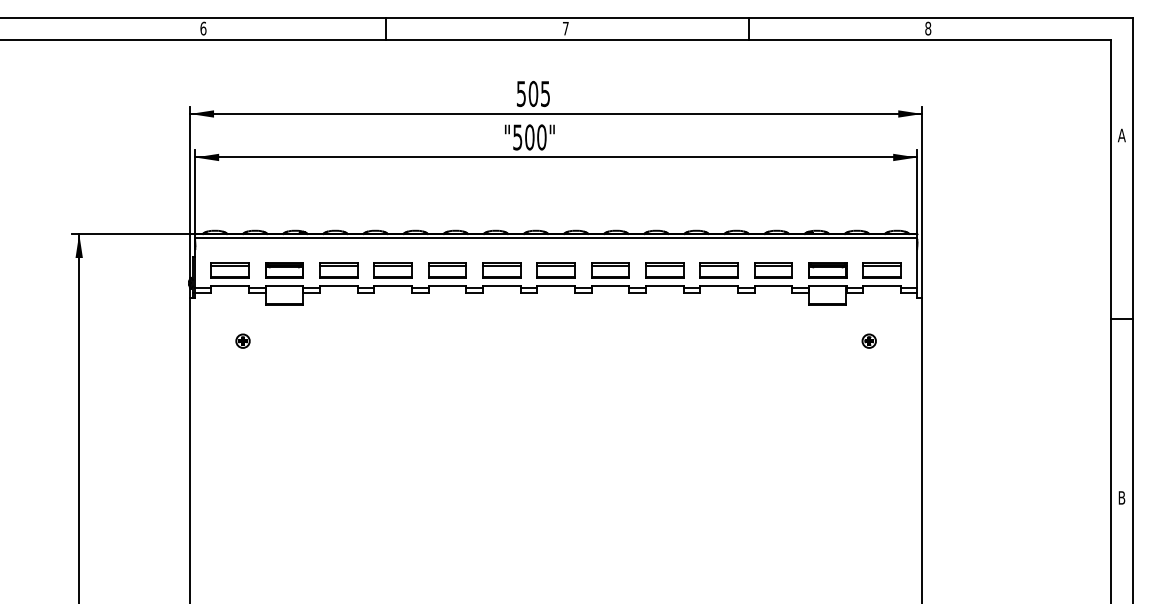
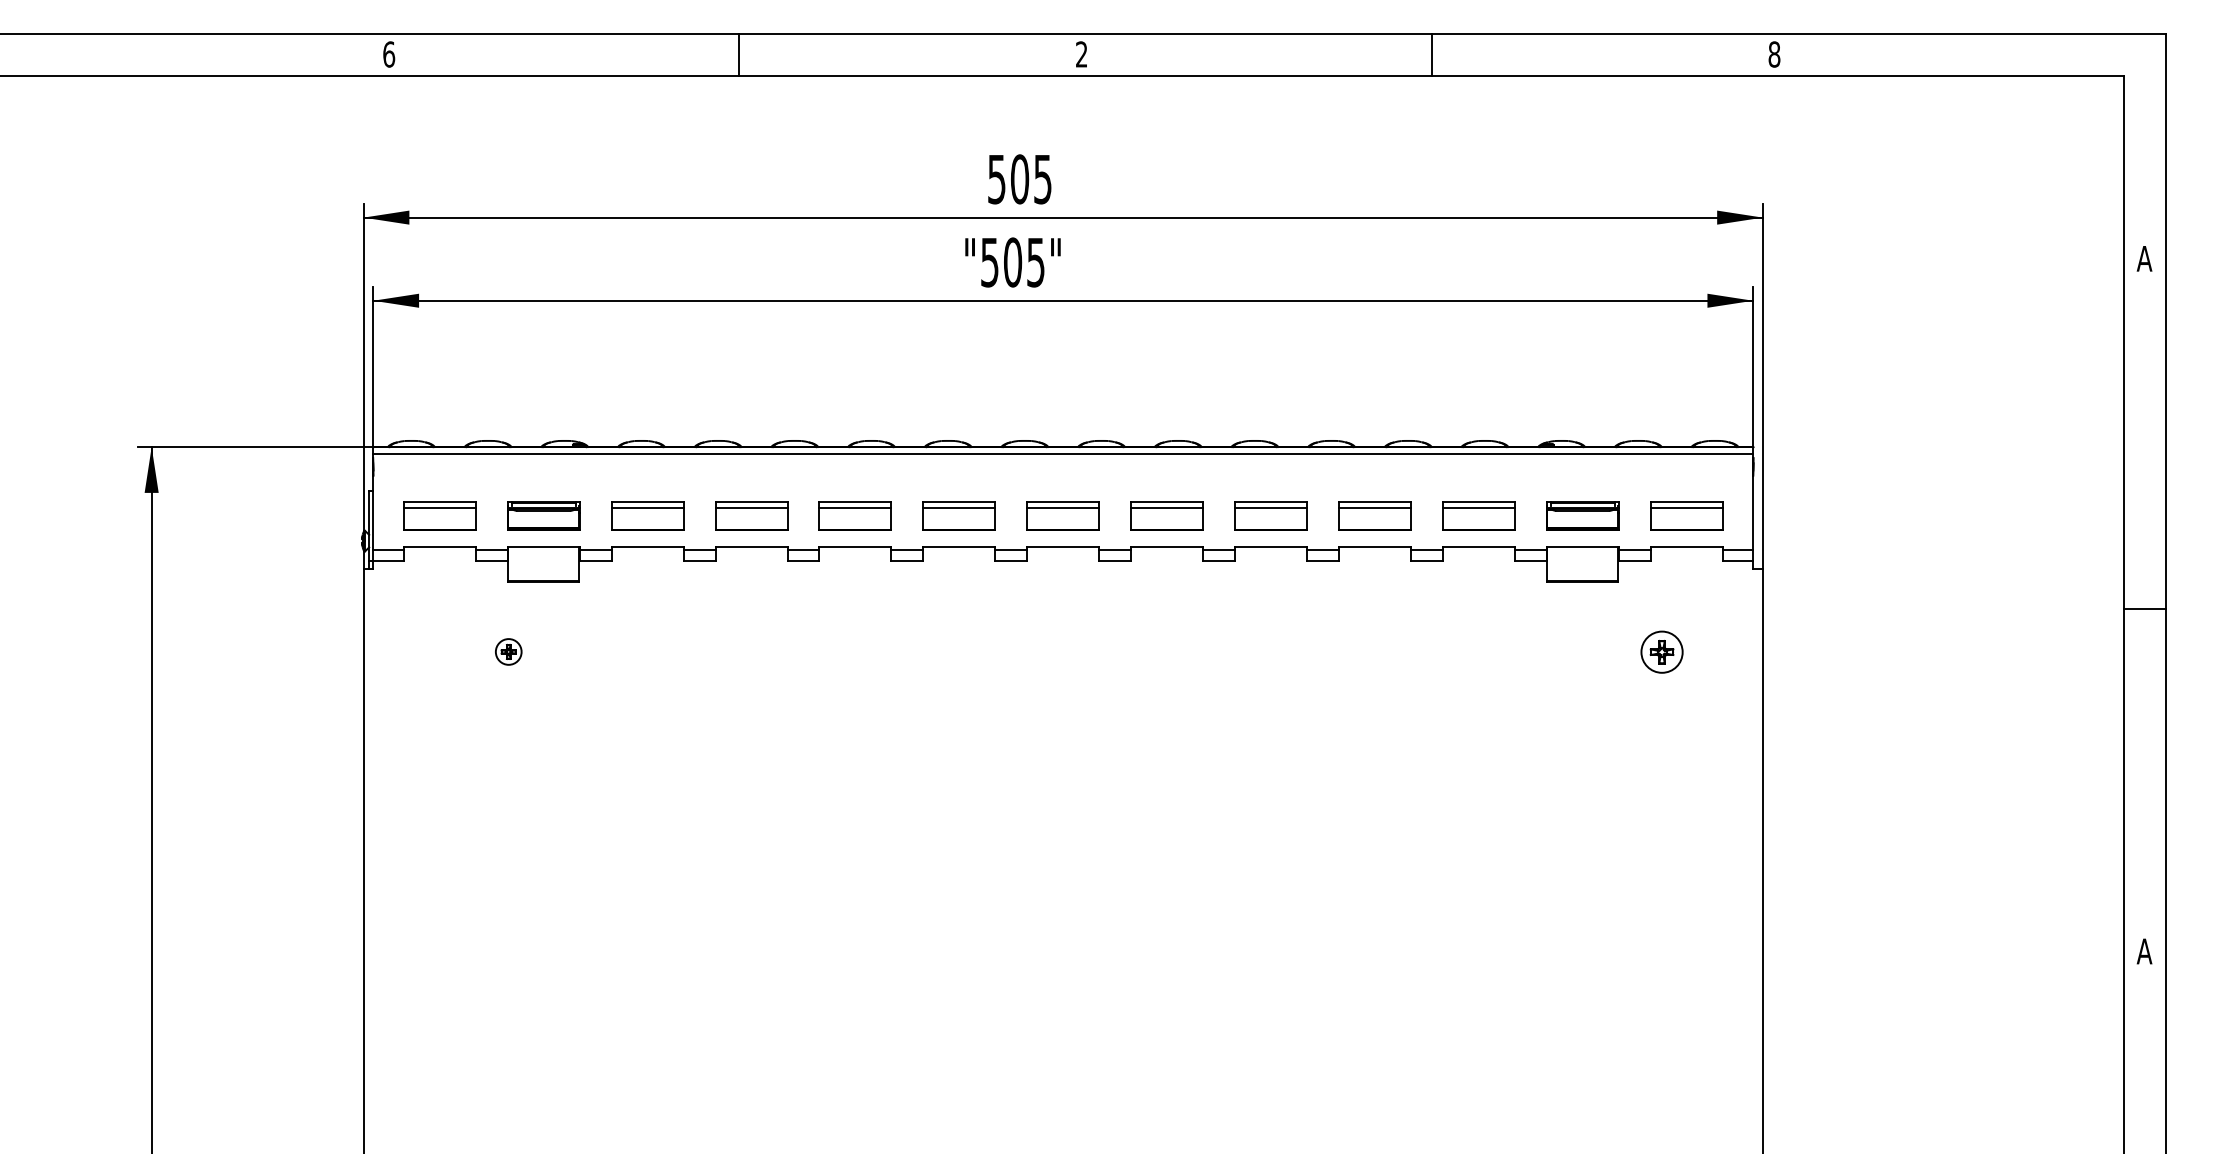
text: (565, 28) -> (1081, 54), 7 -> 2
text: (541, 137) -> (1035, 262), "500" -> "505"
part: (242, 340) -> (507, 650), moved
part: (868, 340) -> (1660, 650), size x1.6
text: (1121, 497) -> (2143, 950), B -> A

